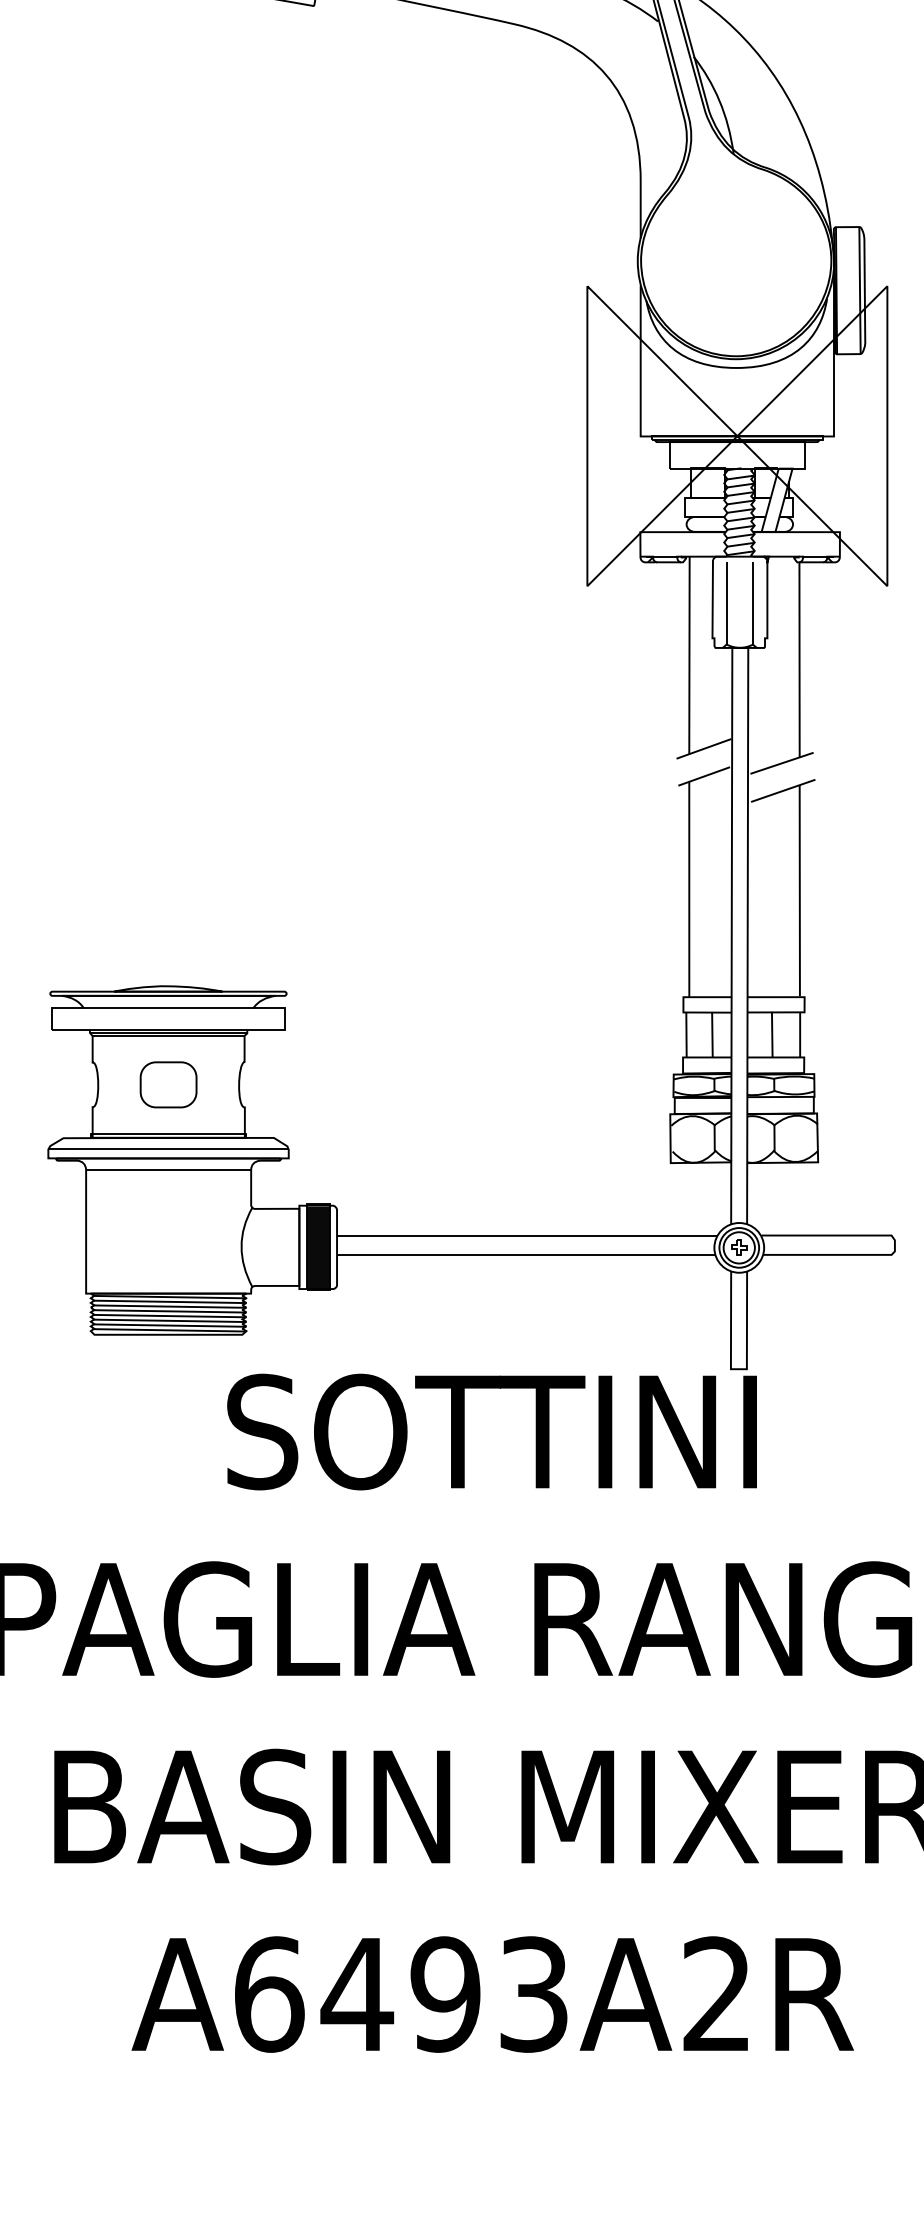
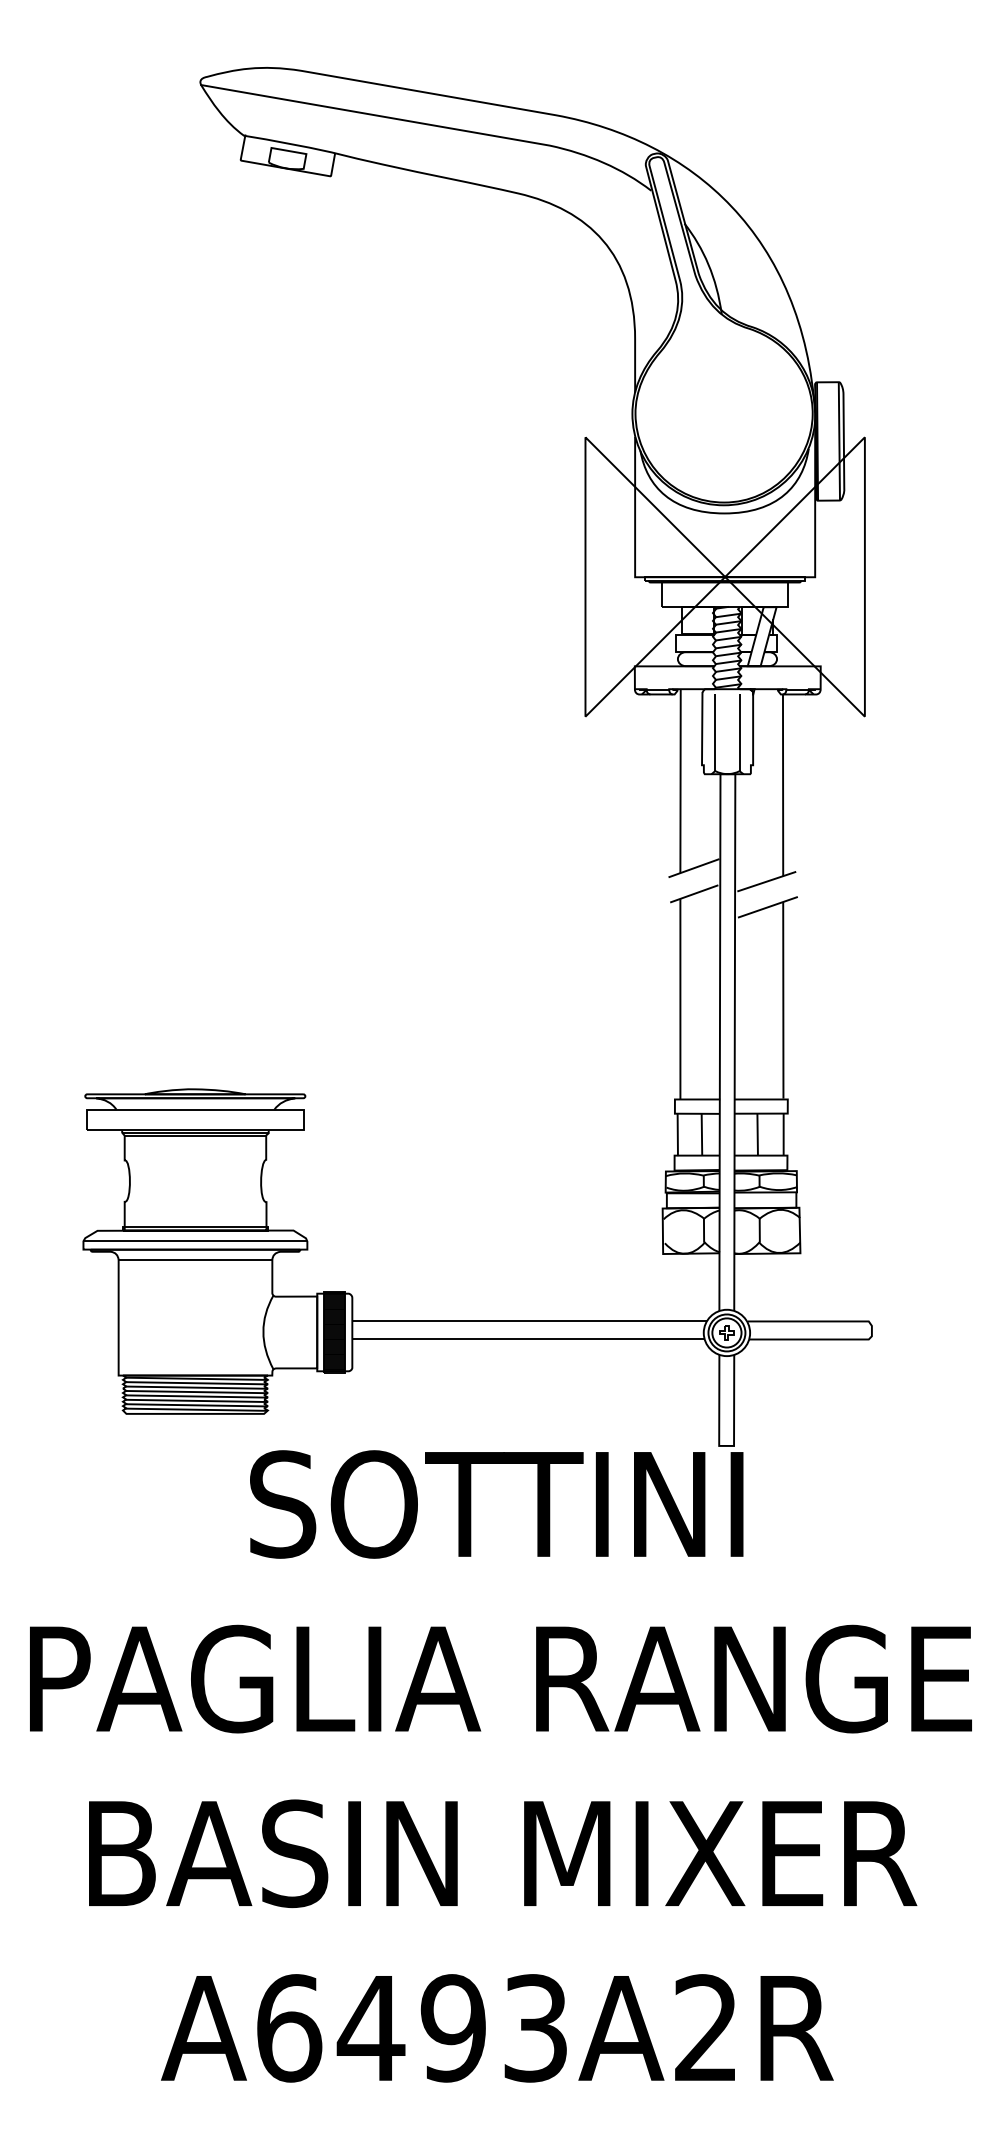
part: (168, 1084) -> (195, 1180), removed

